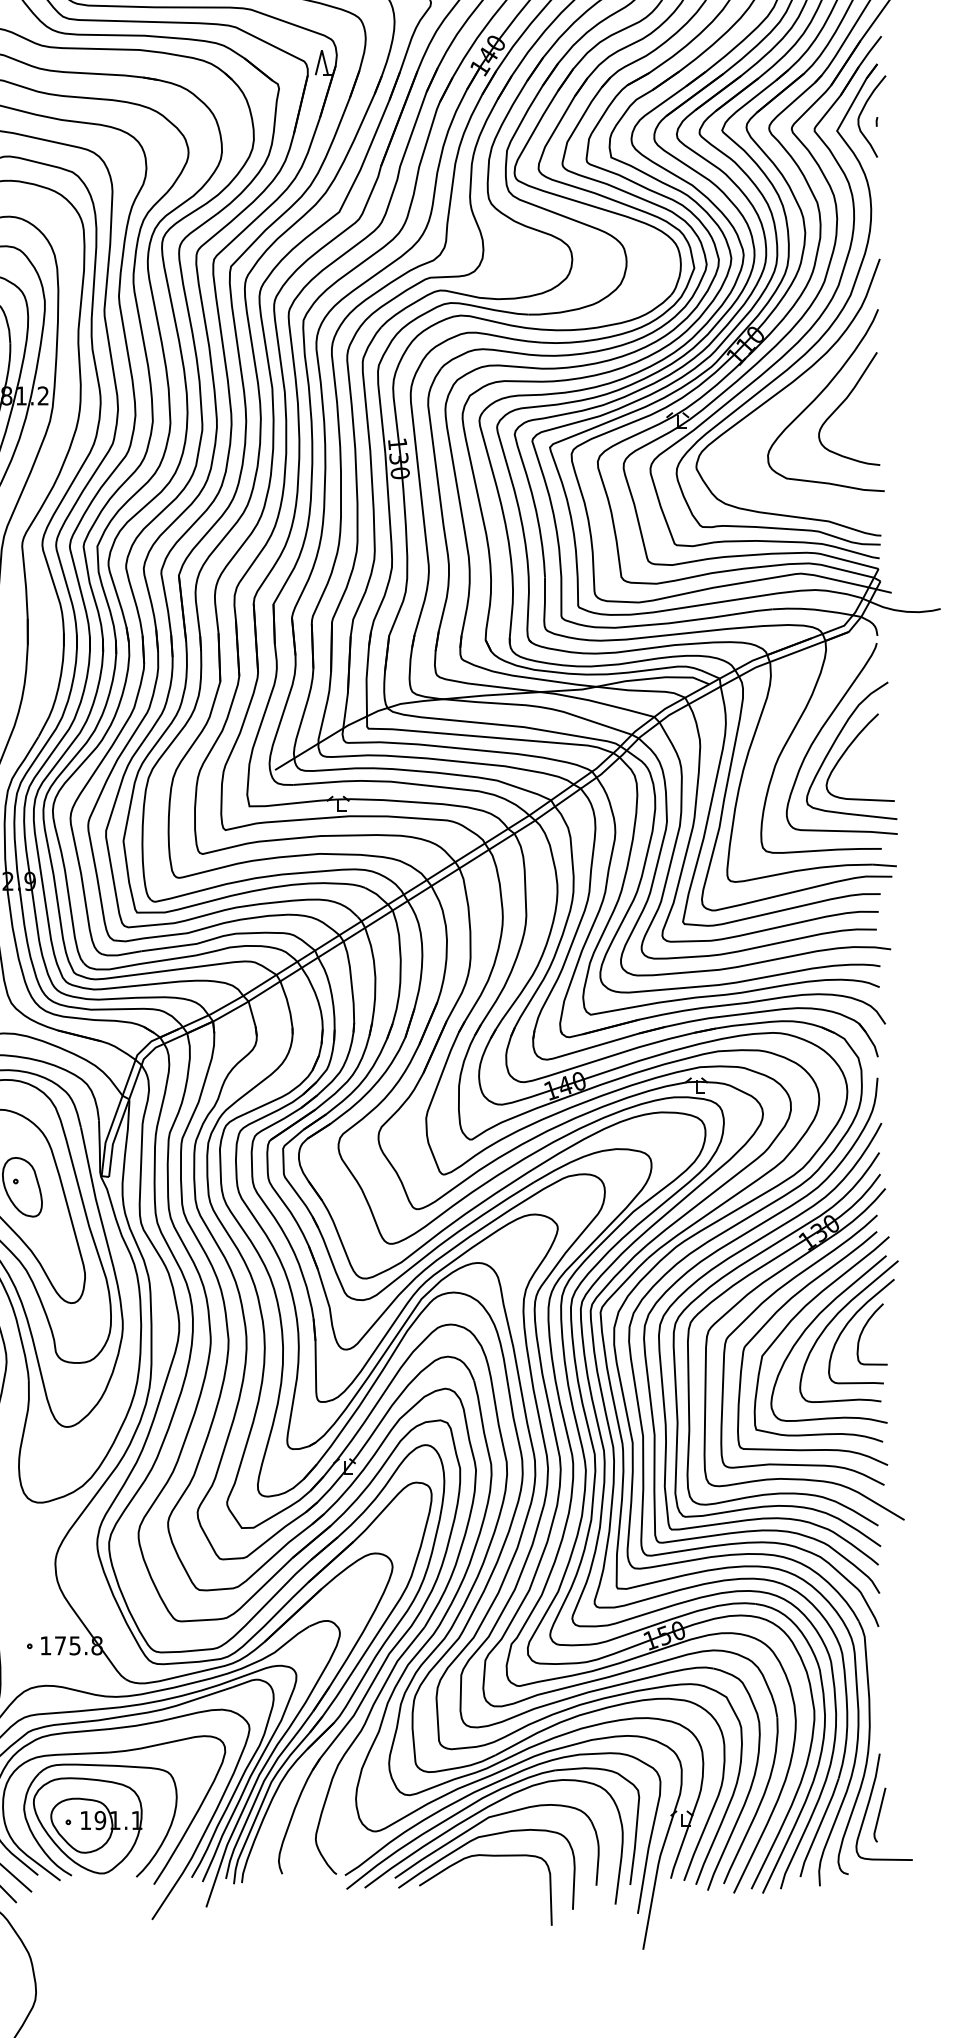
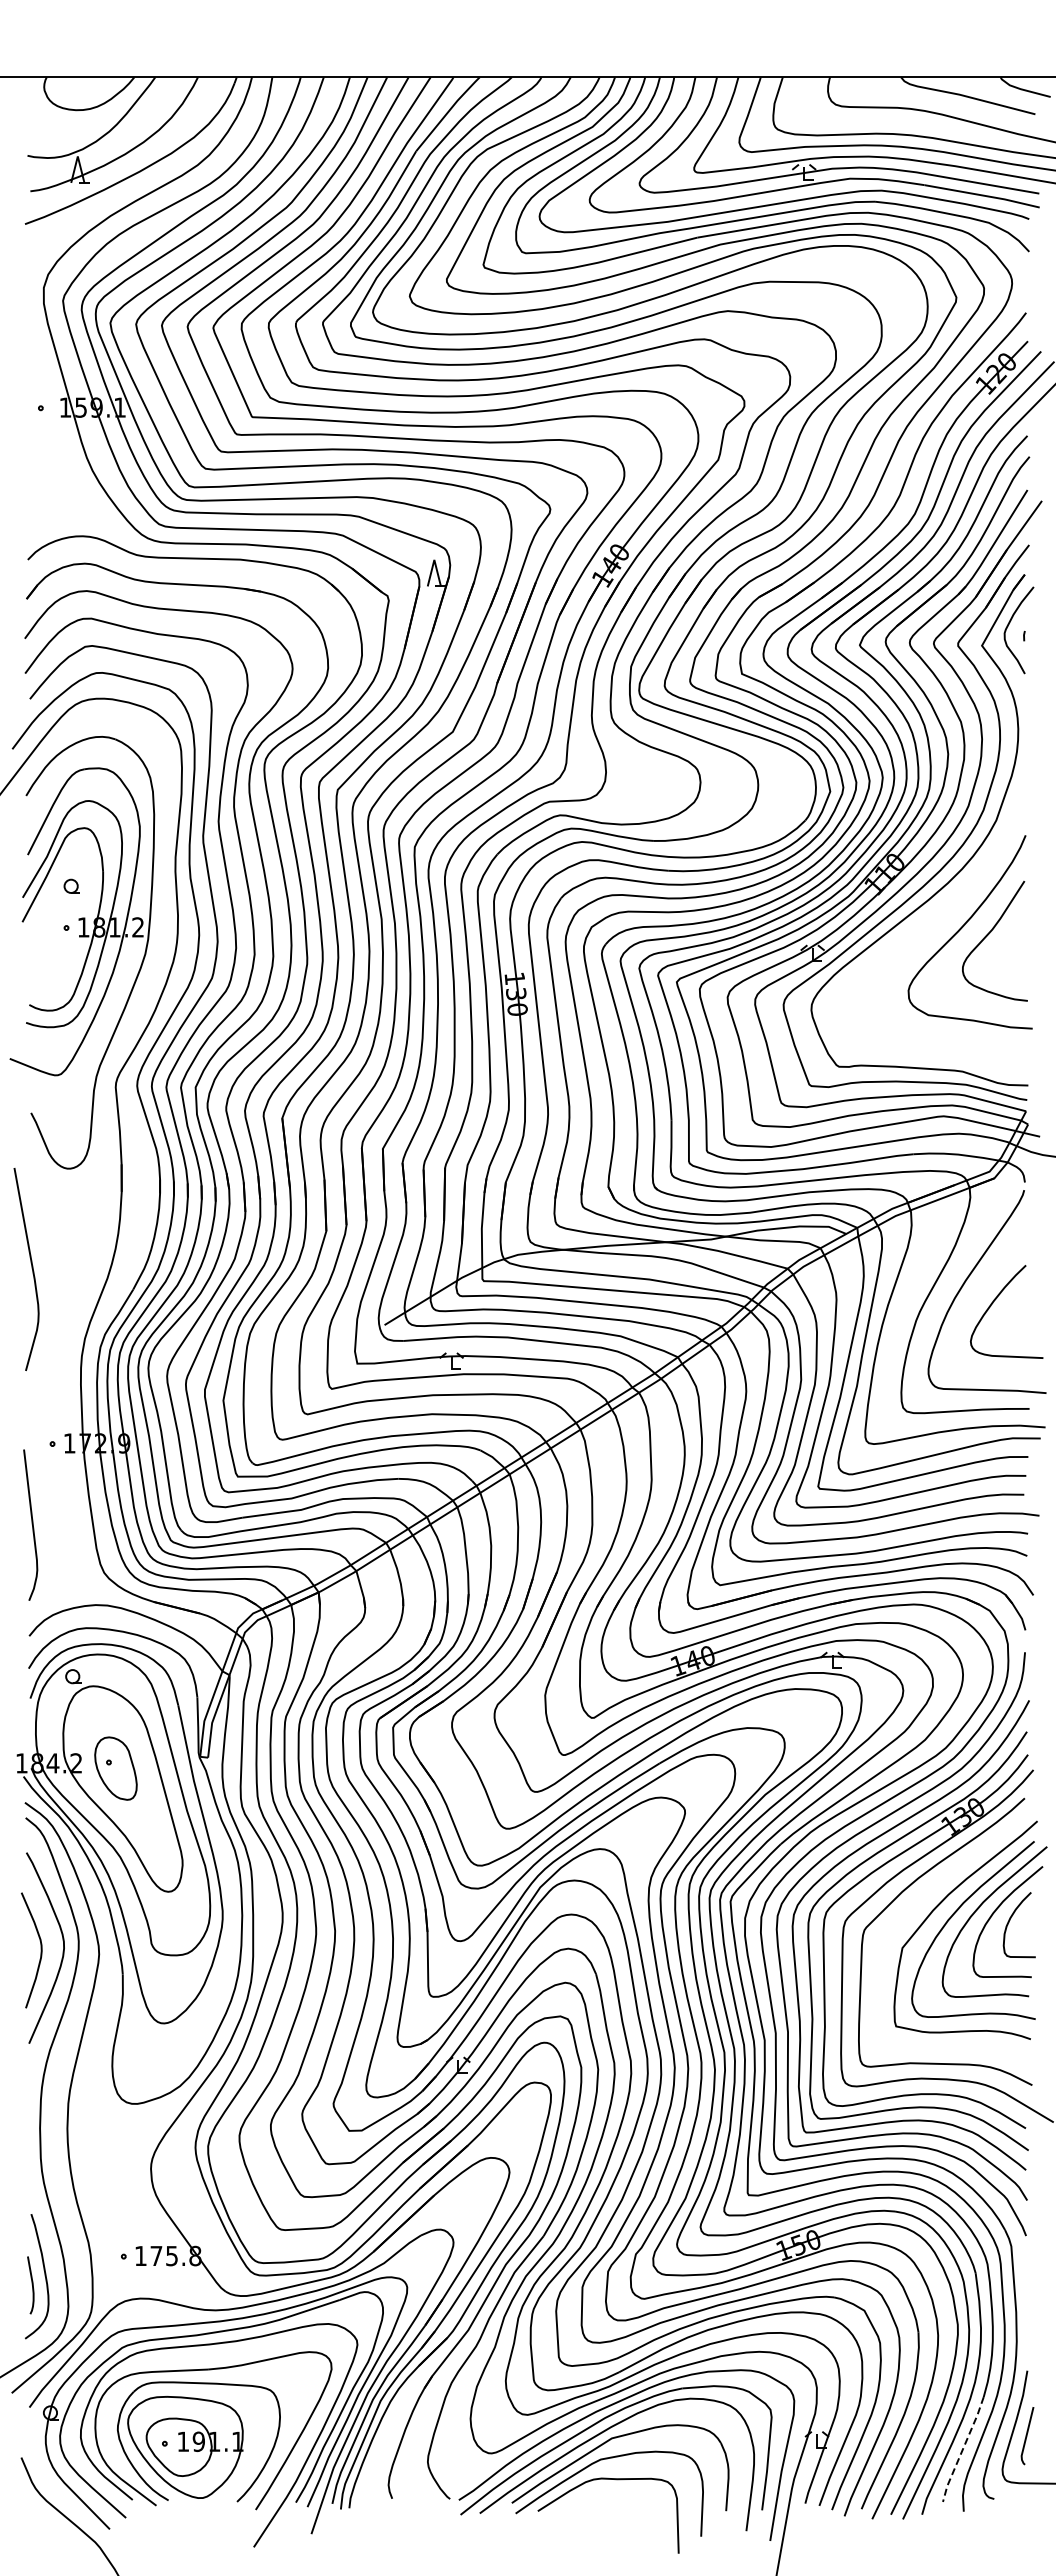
curve: (782, 390) -> (924, 921), removed
curve: (835, 742) -> (980, 1295), removed
curve: (775, 1315) -> (916, 1904), removed
line: (818, 1827) -> (962, 2449), solid -> dashed

